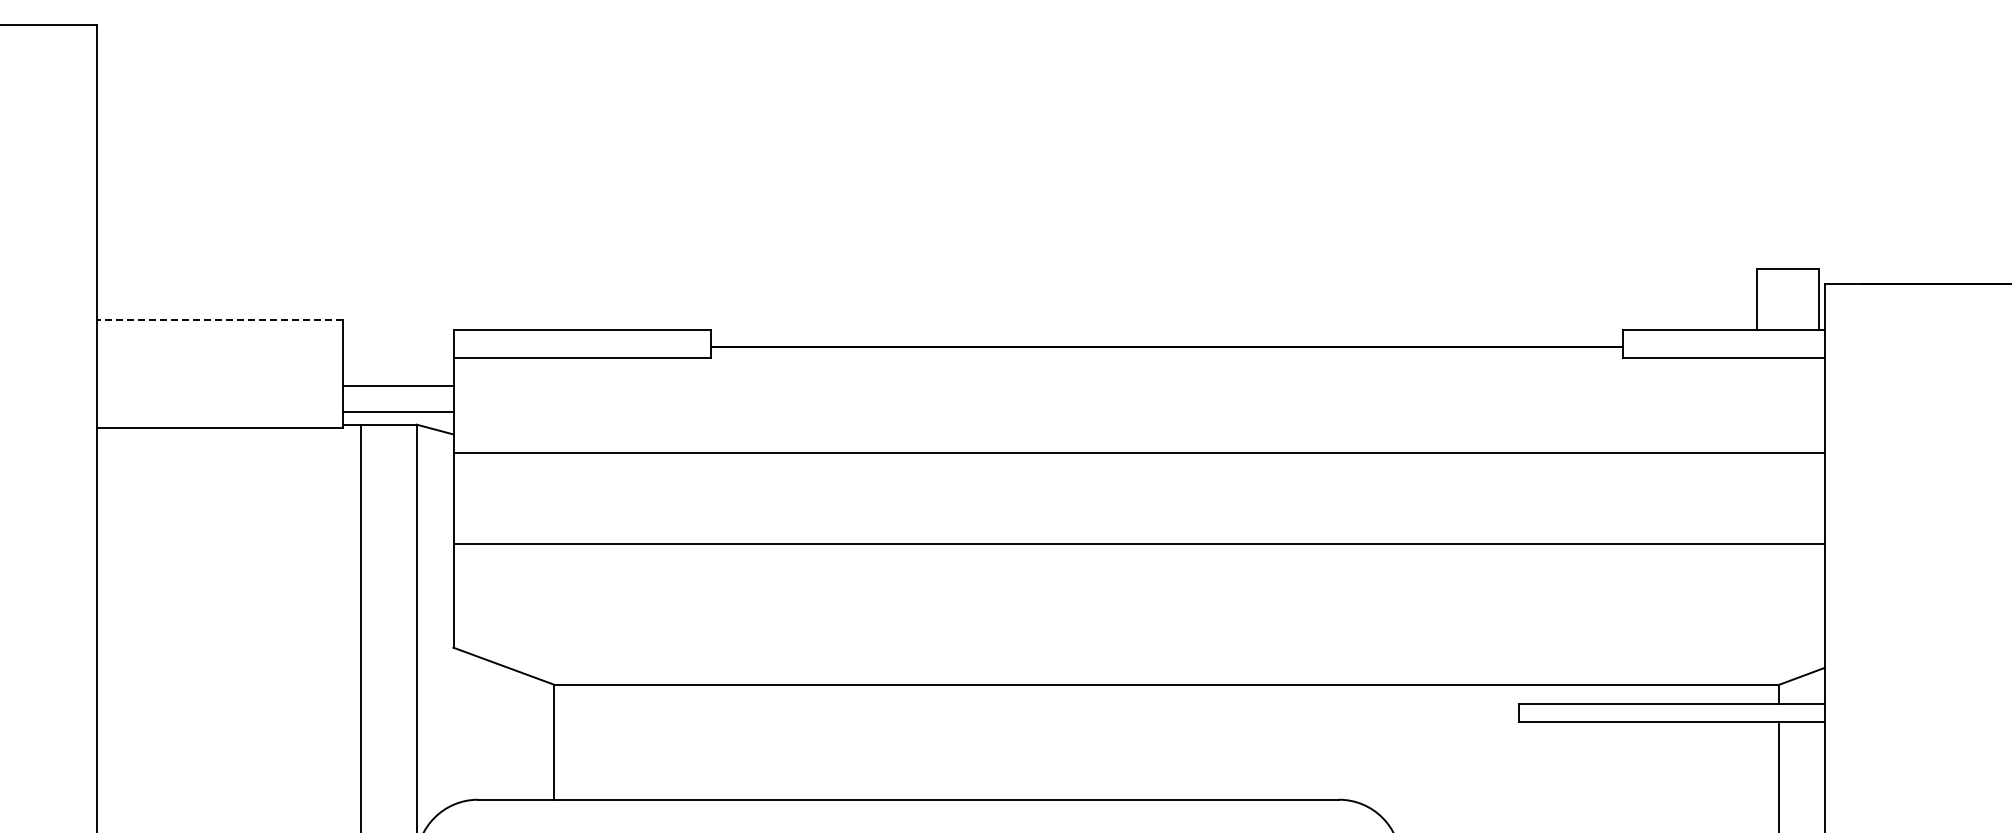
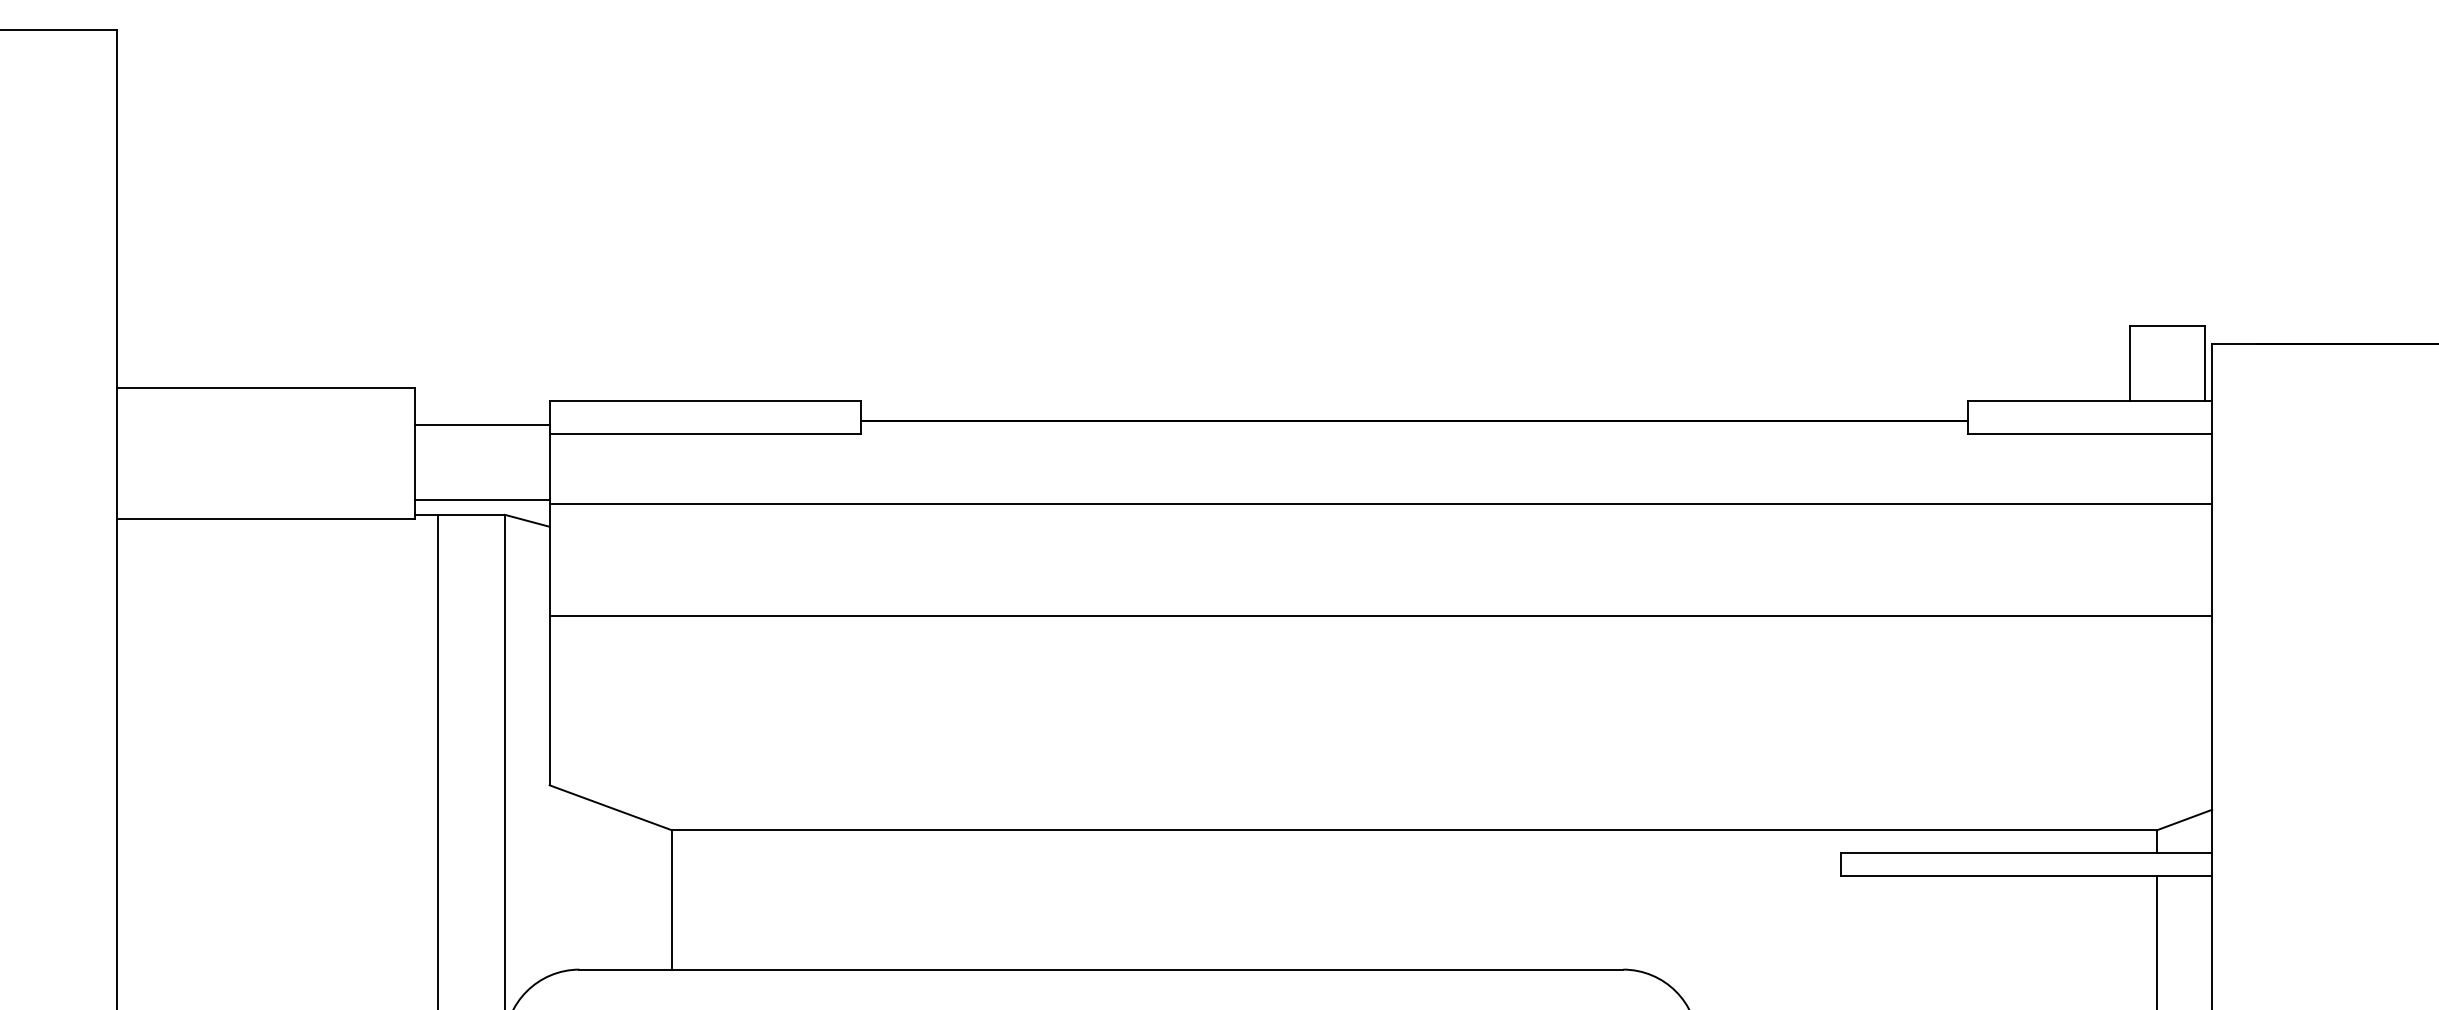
line: (219, 320) -> (265, 388), dashed -> solid
line: (397, 385) -> (481, 424), moved
line: (1138, 453) -> (1380, 503), moved
line: (1138, 543) -> (1380, 615), moved

